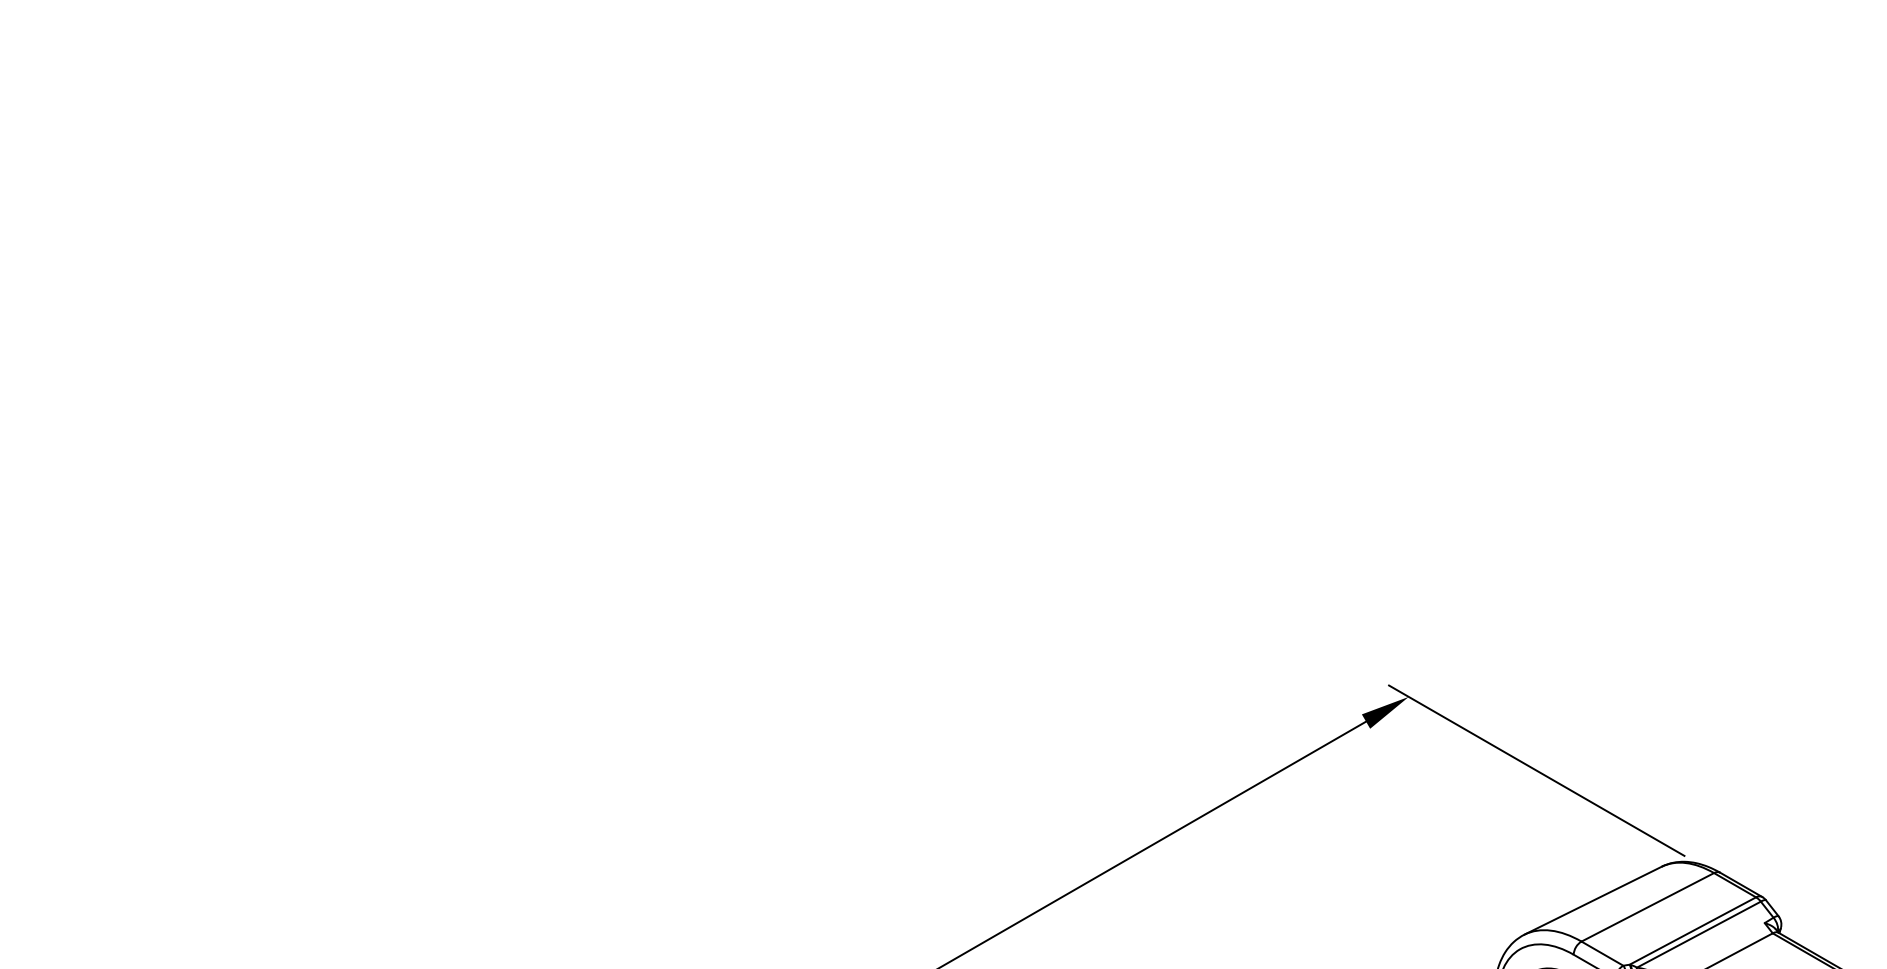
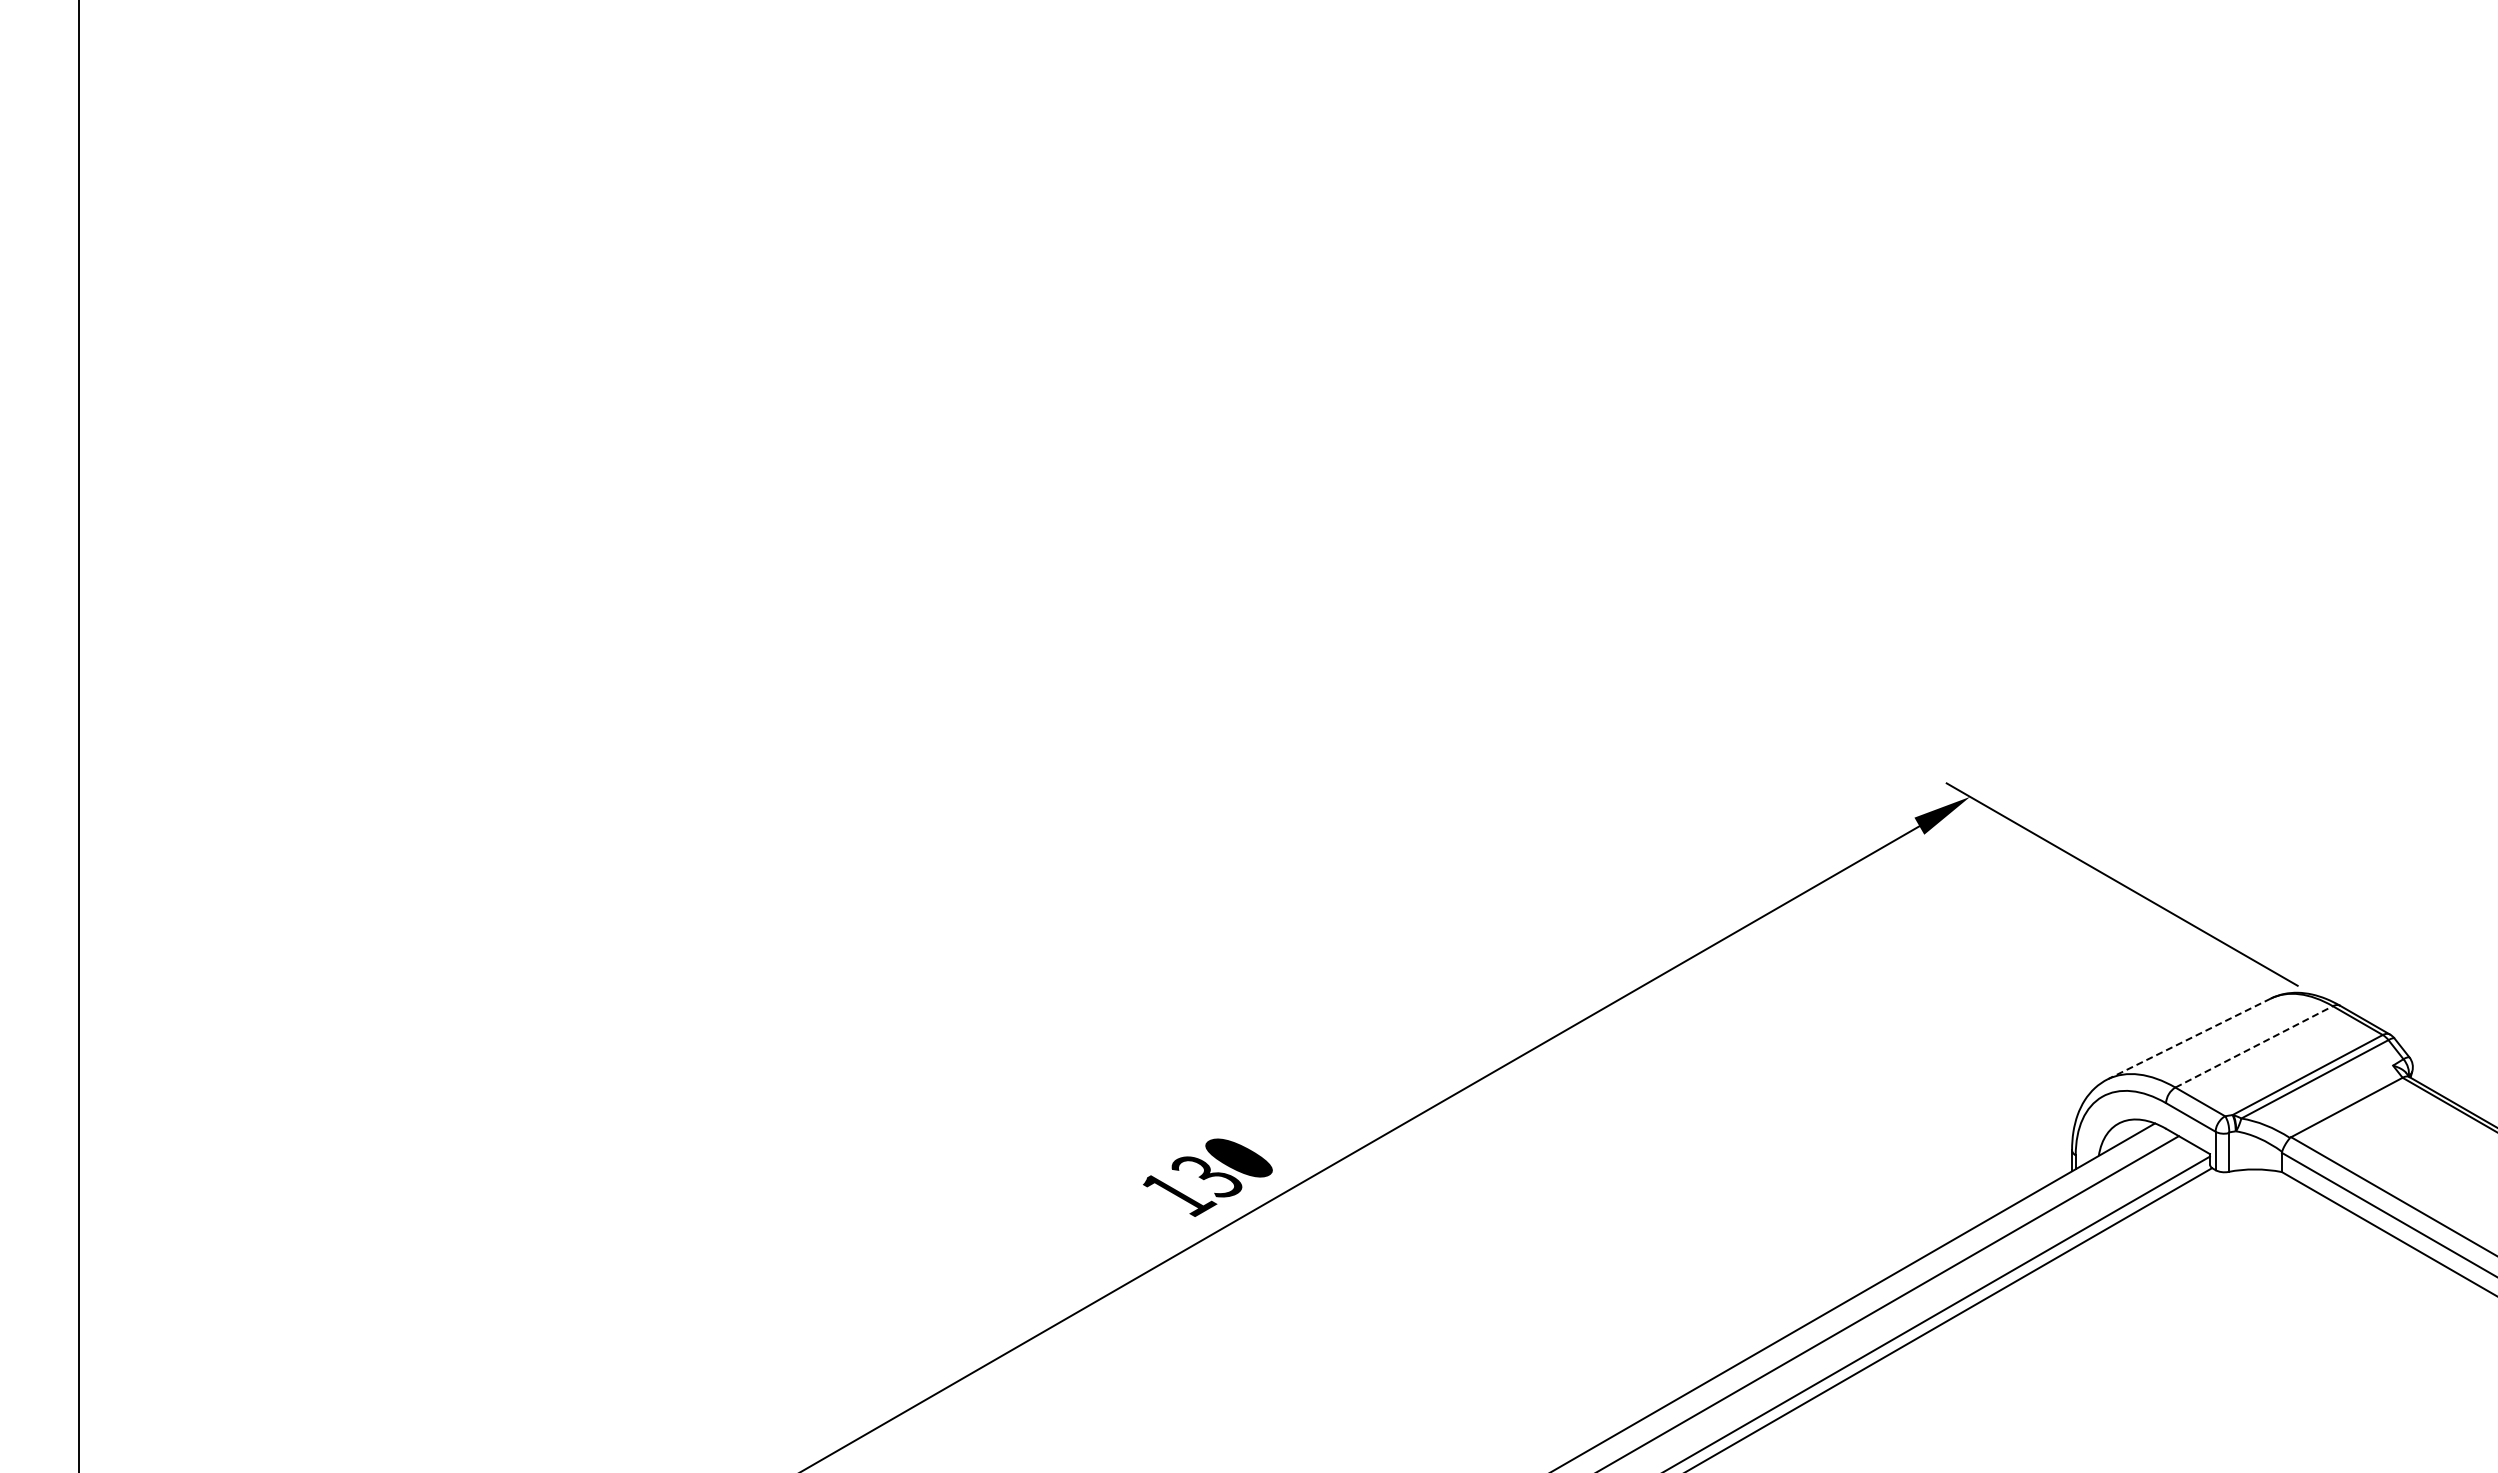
line: (1593, 900) -> (2189, 1038), solid -> dashed
line: (1648, 907) -> (2254, 1046), solid -> dashed

